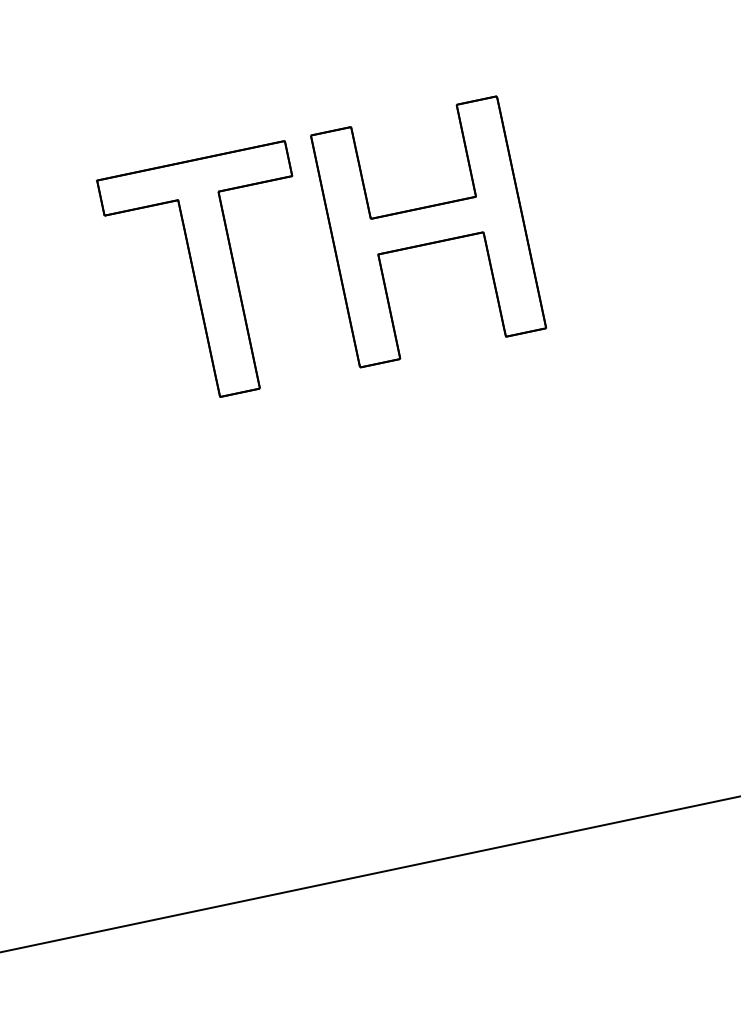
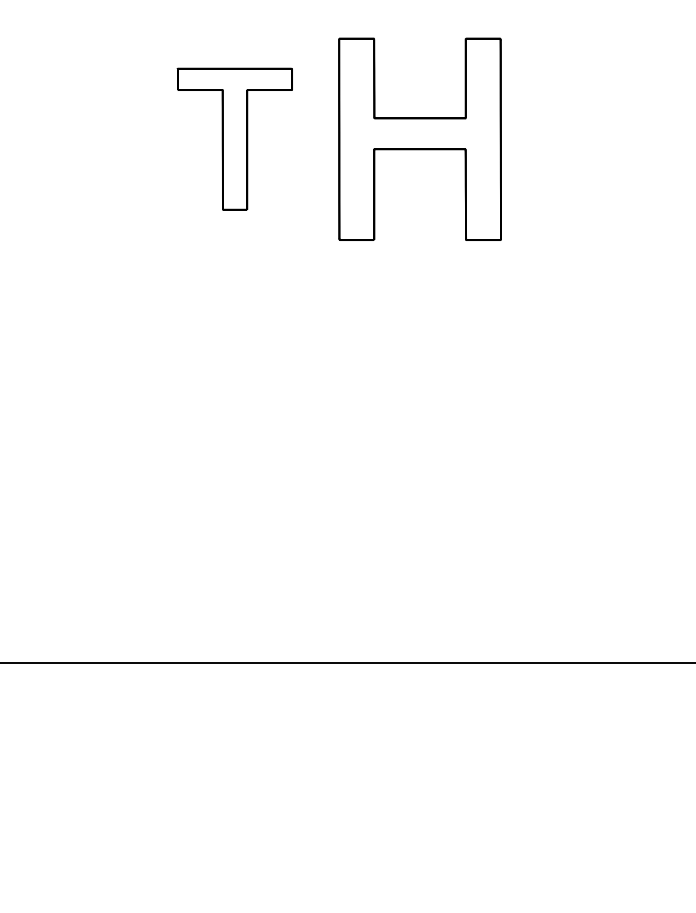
part: (214, 275) -> (234, 138), size x0.7

